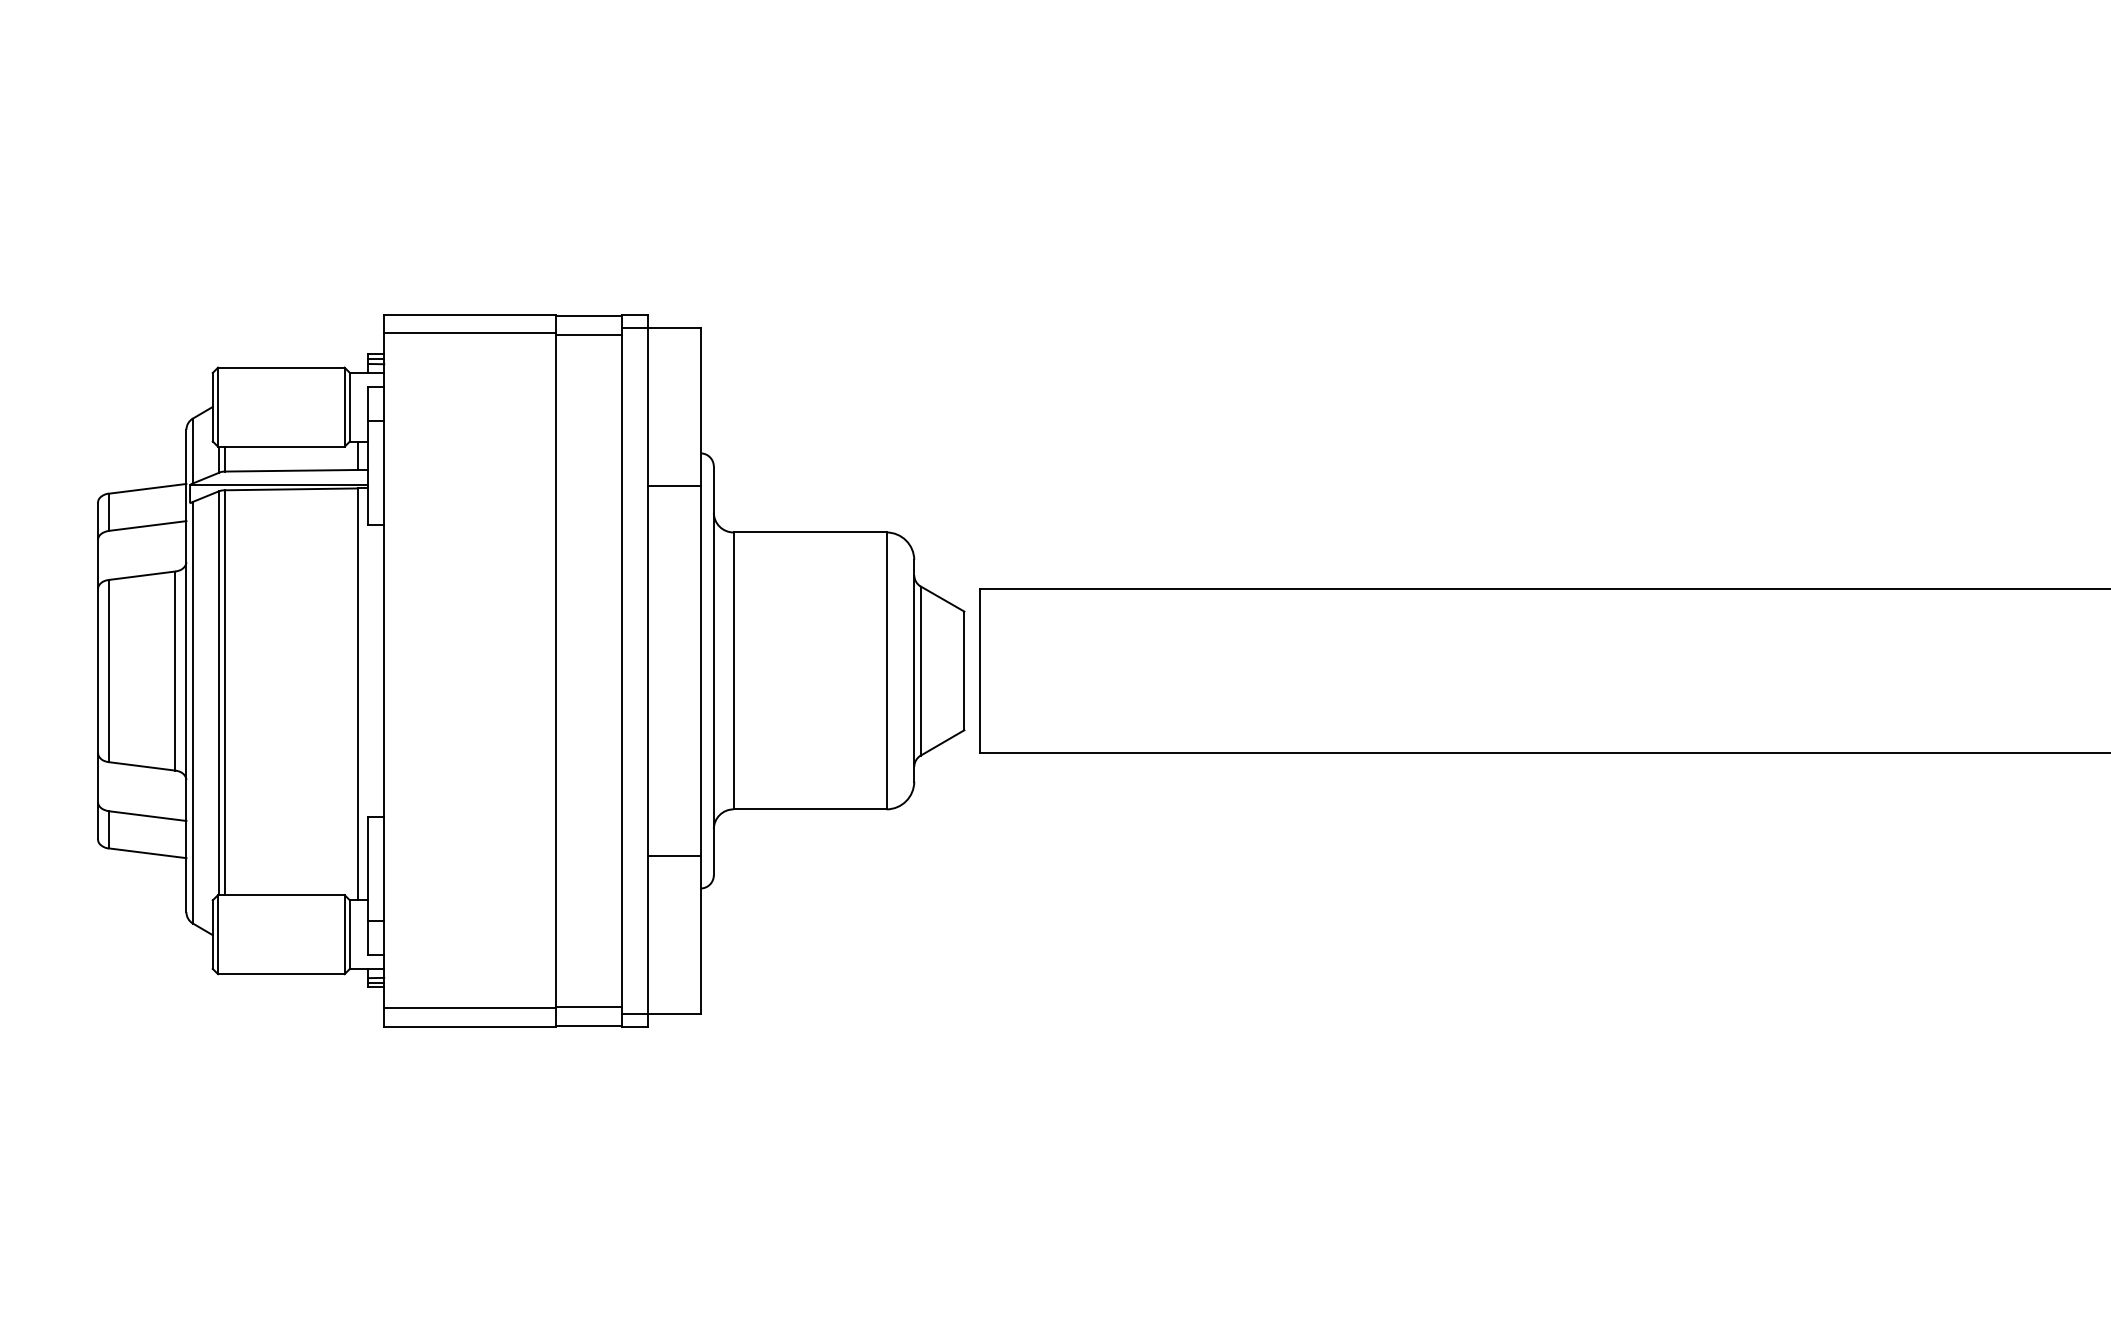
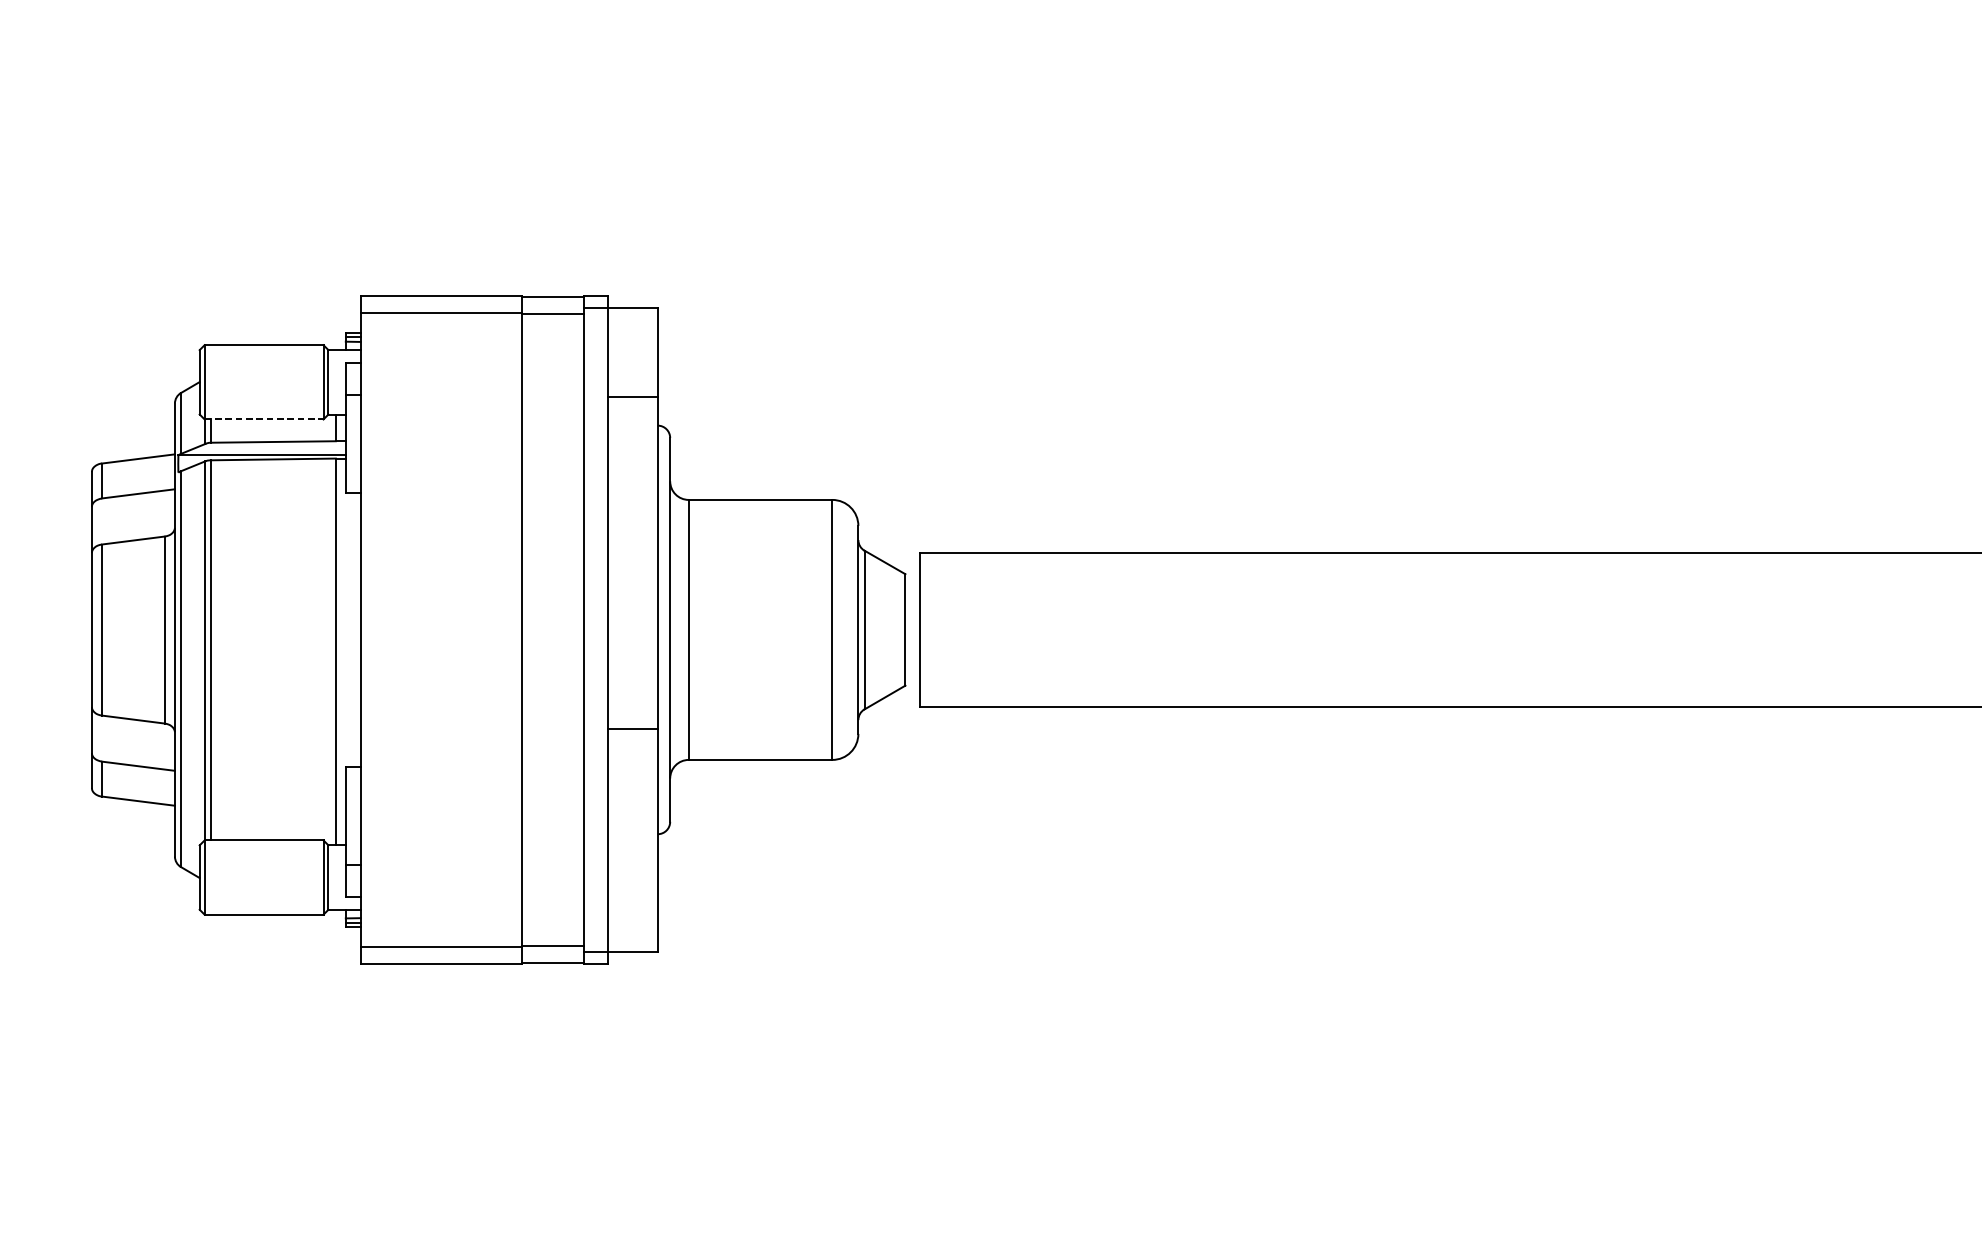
line: (281, 446) -> (264, 419), solid -> dashed
line: (673, 486) -> (632, 397), moved
line: (673, 855) -> (632, 729), moved

